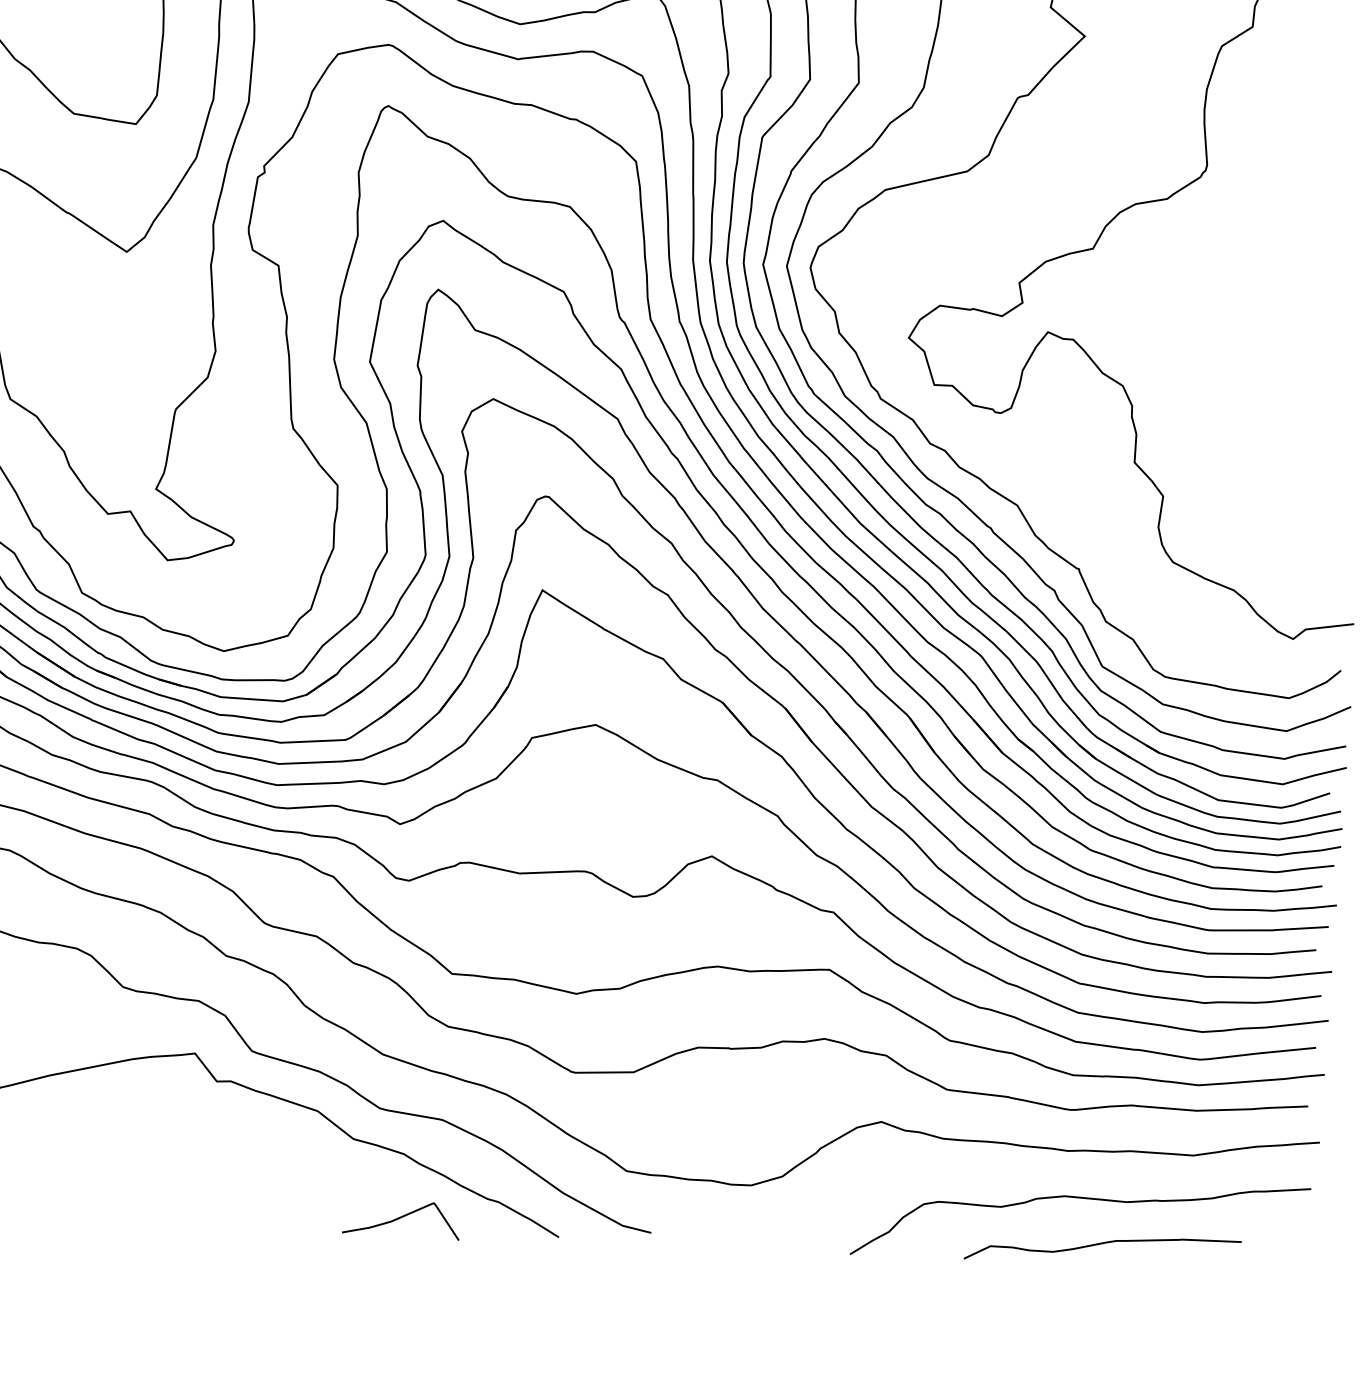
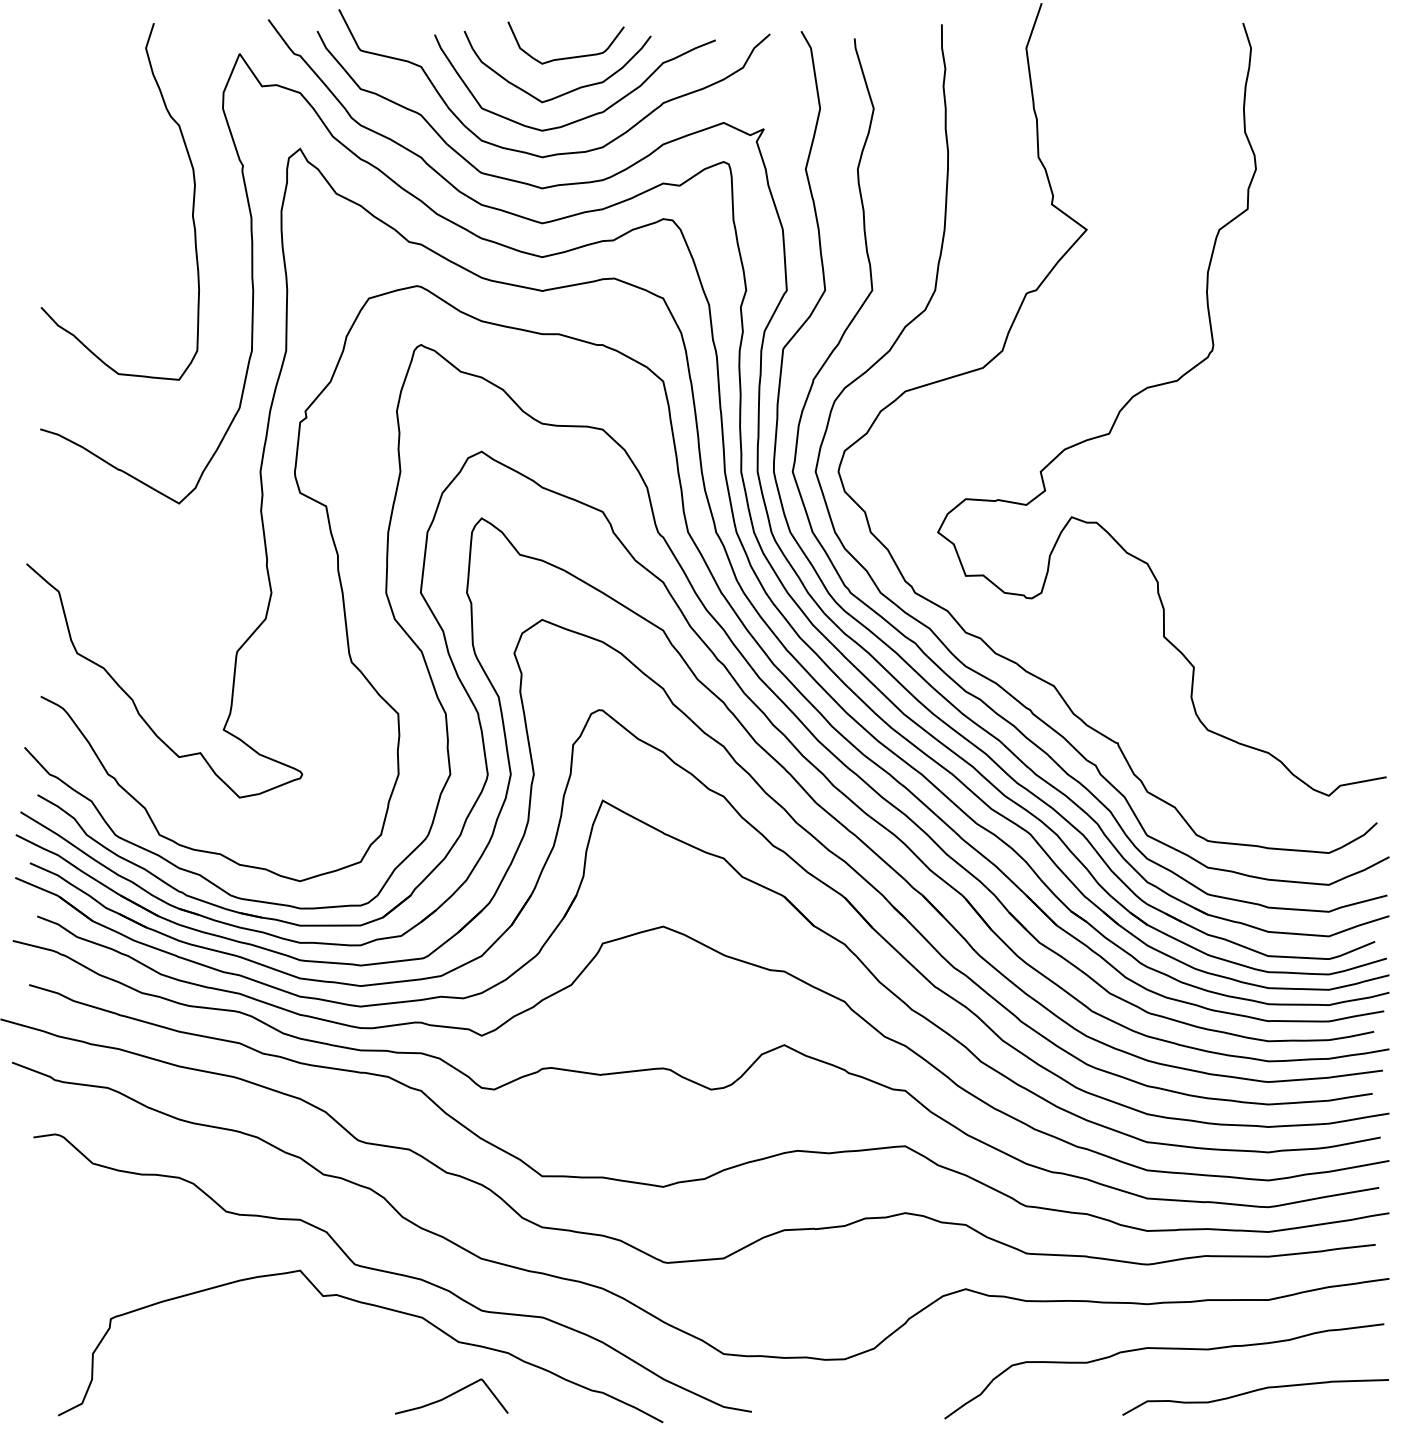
curve: (401, 1217) -> (451, 1395), moved
curve: (1100, 1244) -> (1253, 1392), moved

